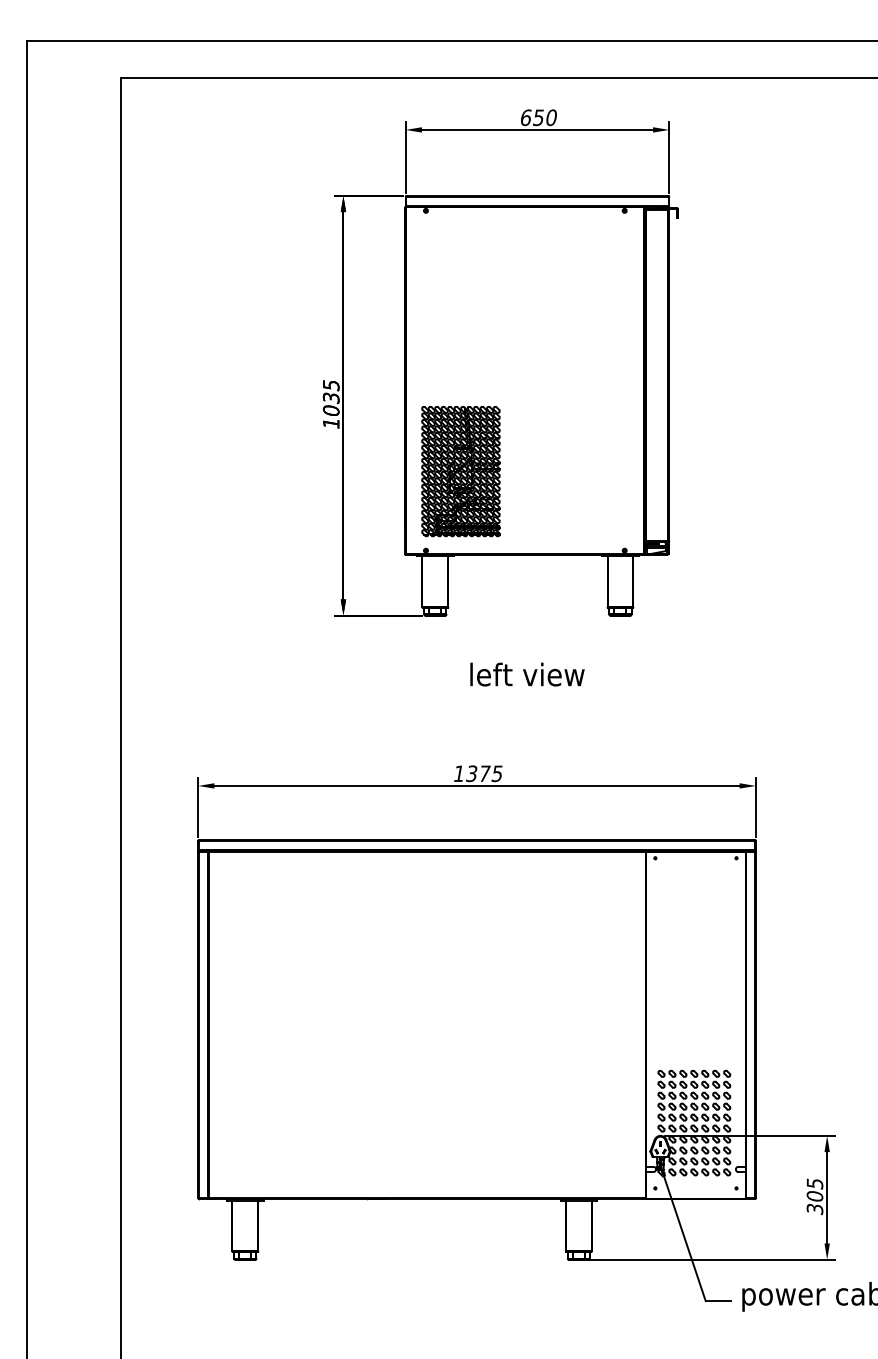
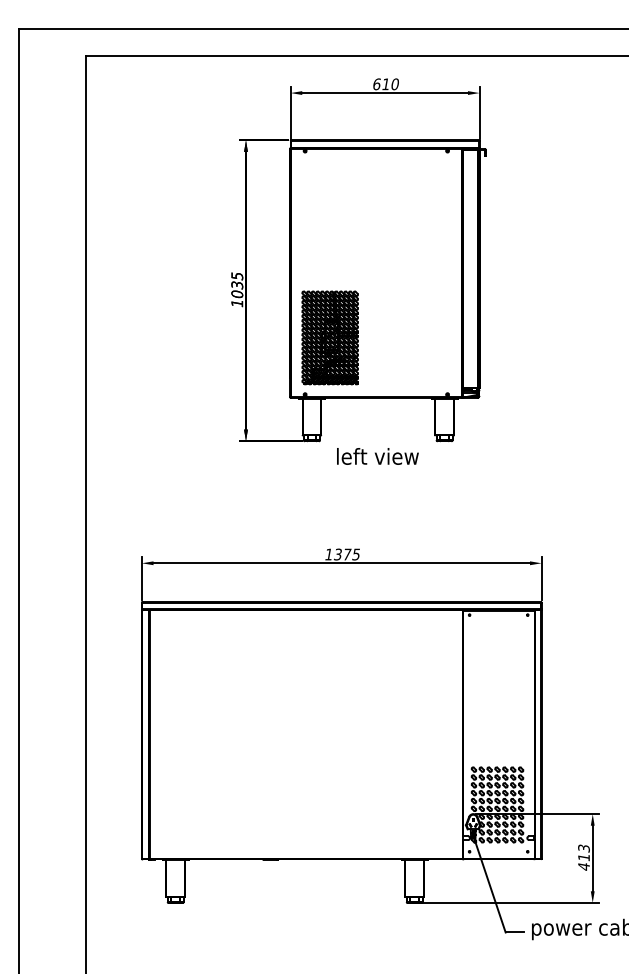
text: (538, 117) -> (385, 84), 650 -> 610
text: (526, 674) -> (377, 456), moved
text: (814, 1196) -> (583, 857), 305 -> 413

